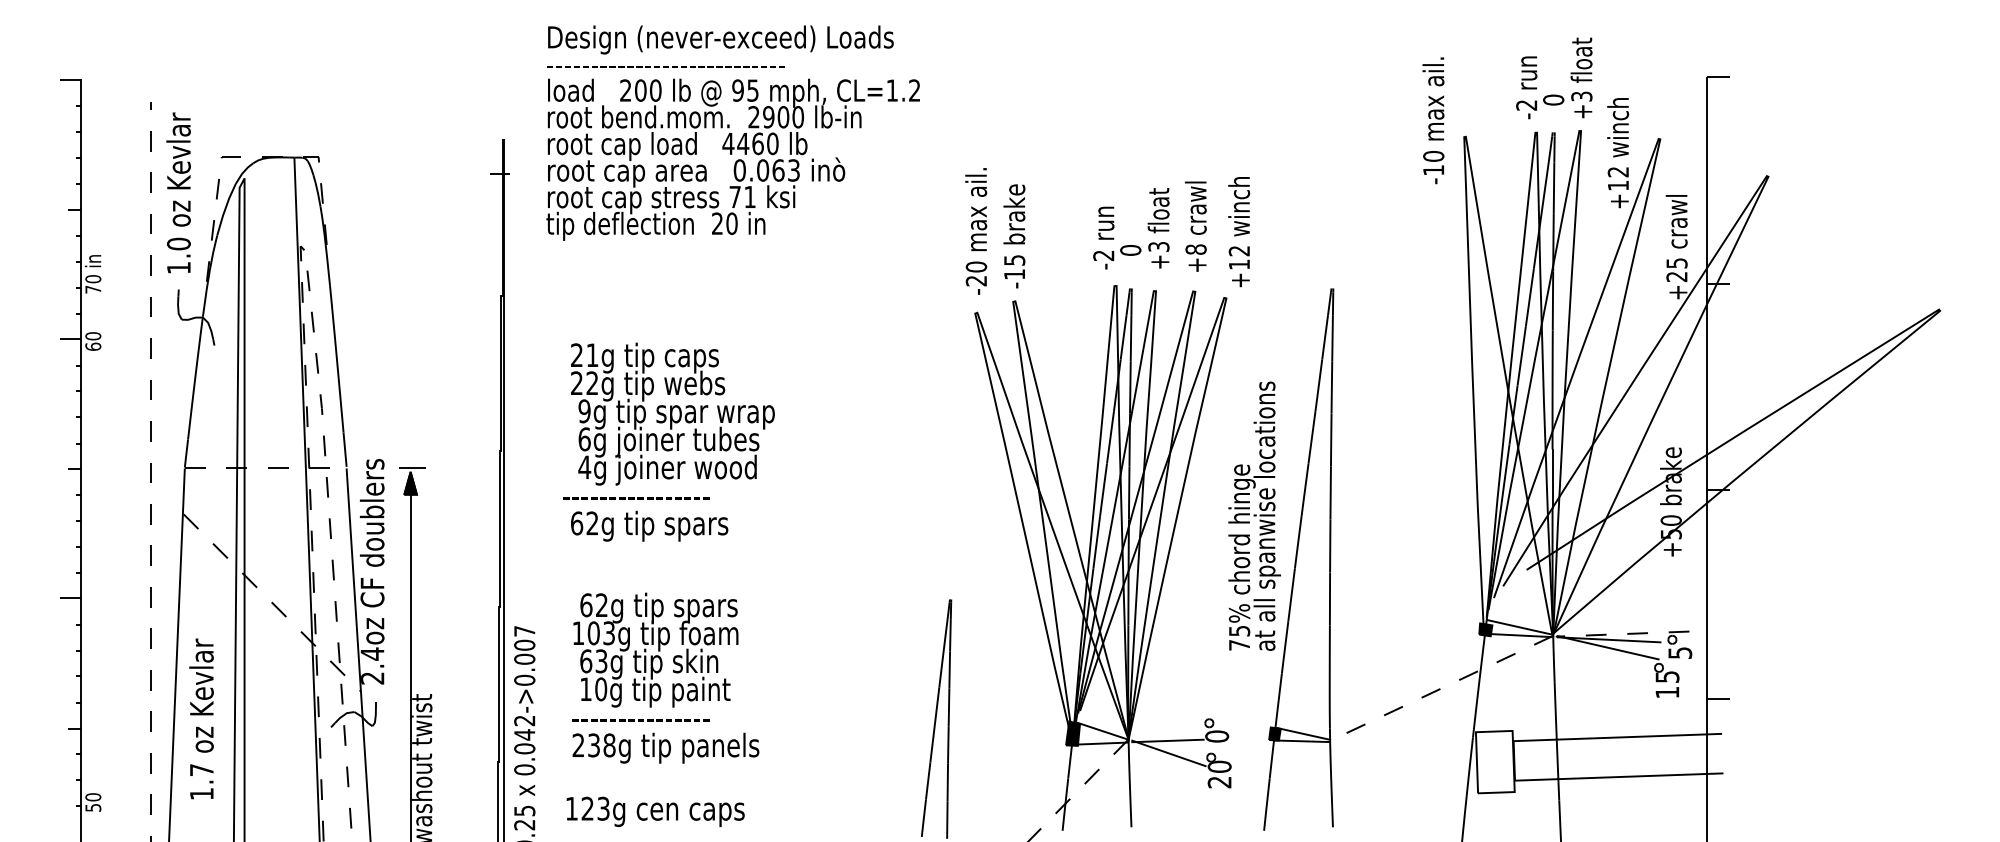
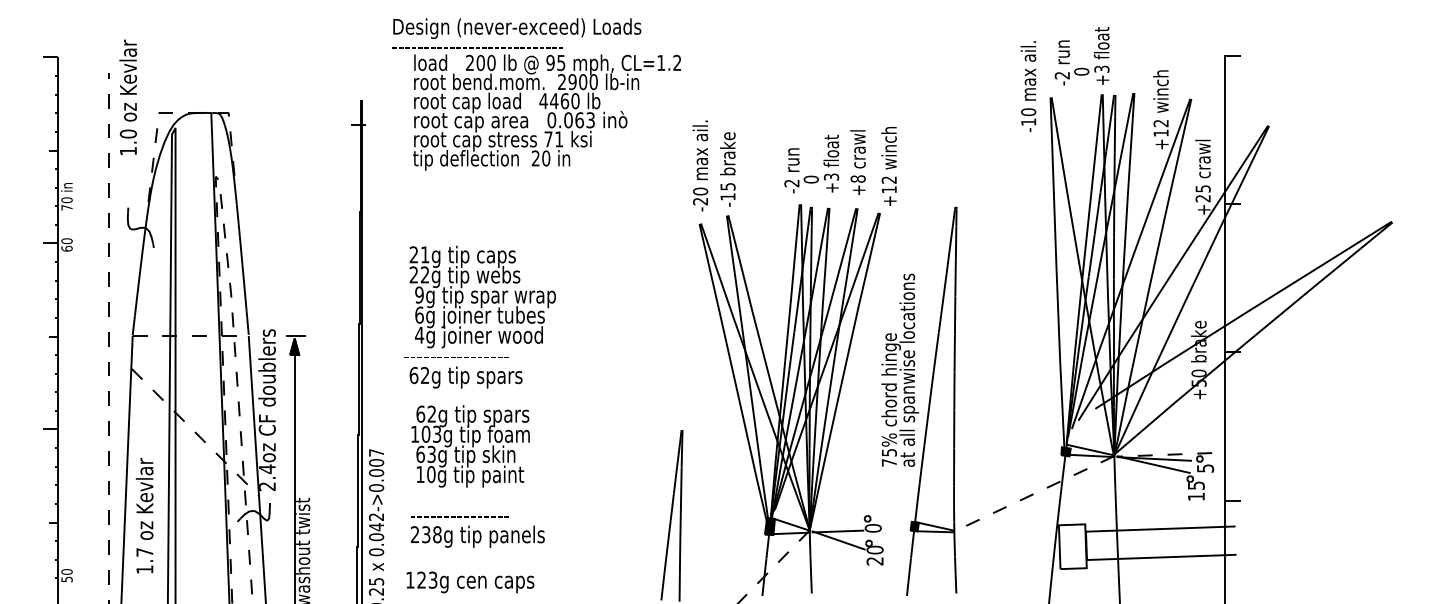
text: (1553, 78) -> (1081, 56), moved
text: (732, 159) -> (546, 112), moved
text: (177, 191) -> (127, 96), moved
text: (655, 650) -> (470, 446), moved

